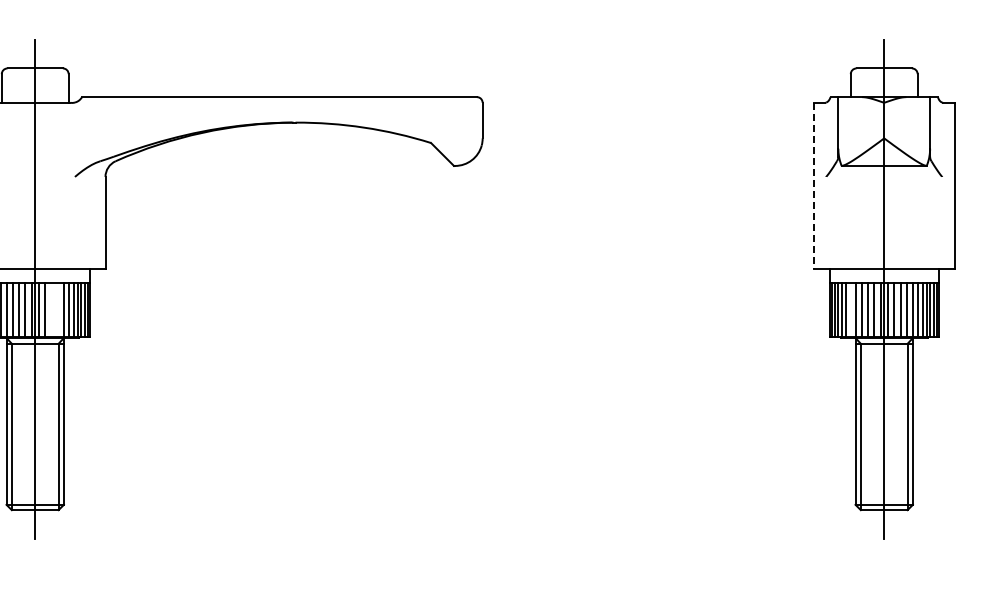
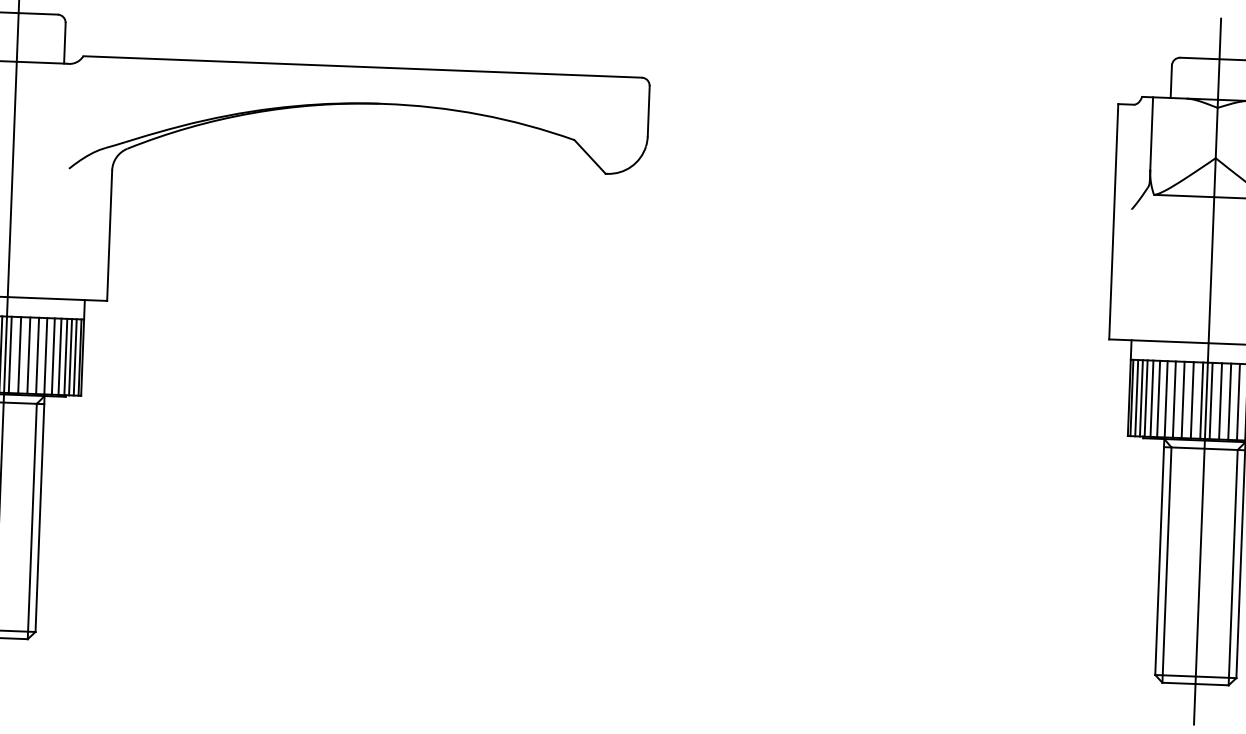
line: (813, 186) -> (1113, 222), dashed -> solid
line: (51, 309) -> (28, 354), added
line: (57, 309) -> (37, 355), added
line: (850, 309) -> (1158, 398), added

